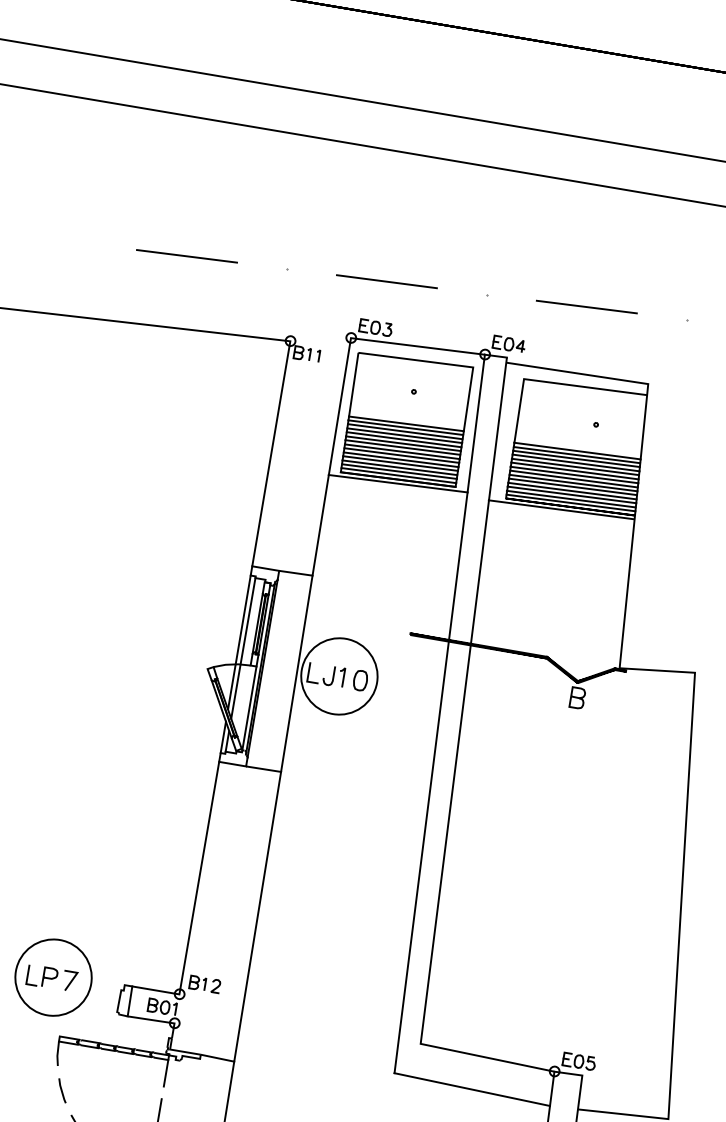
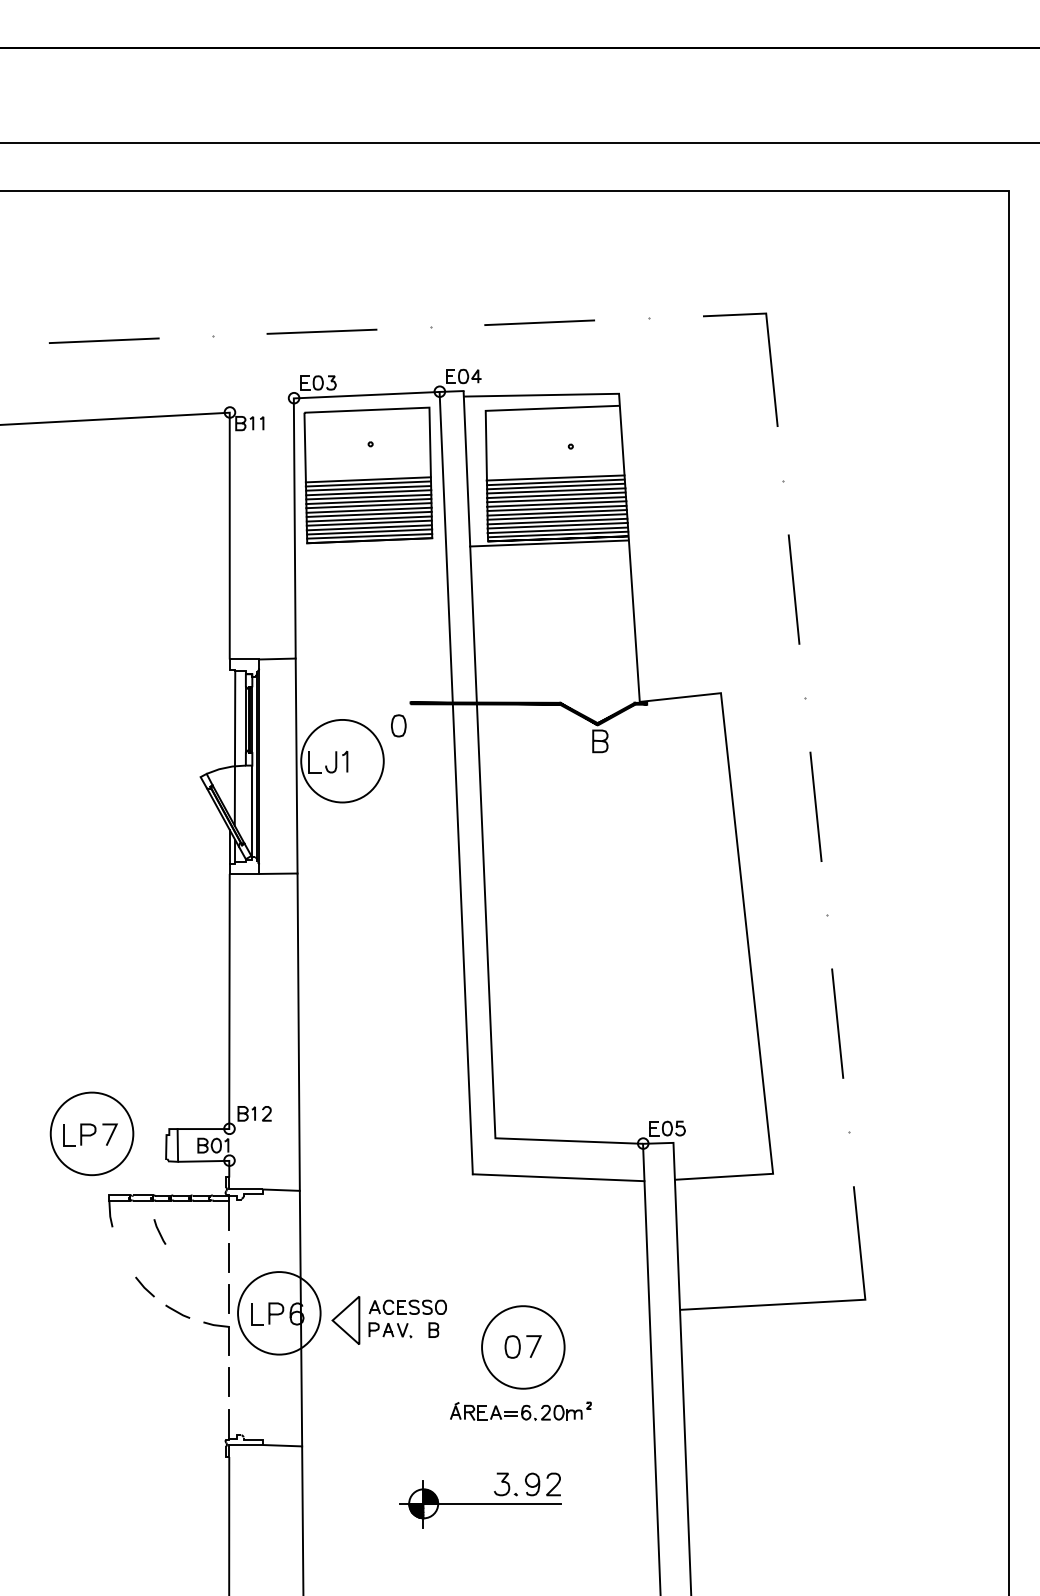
line: (398, 483) -> (370, 544), removed
line: (239, 641) -> (229, 742), removed
part: (360, 680) -> (398, 725), moved
line: (62, 1090) -> (159, 1231), moved

